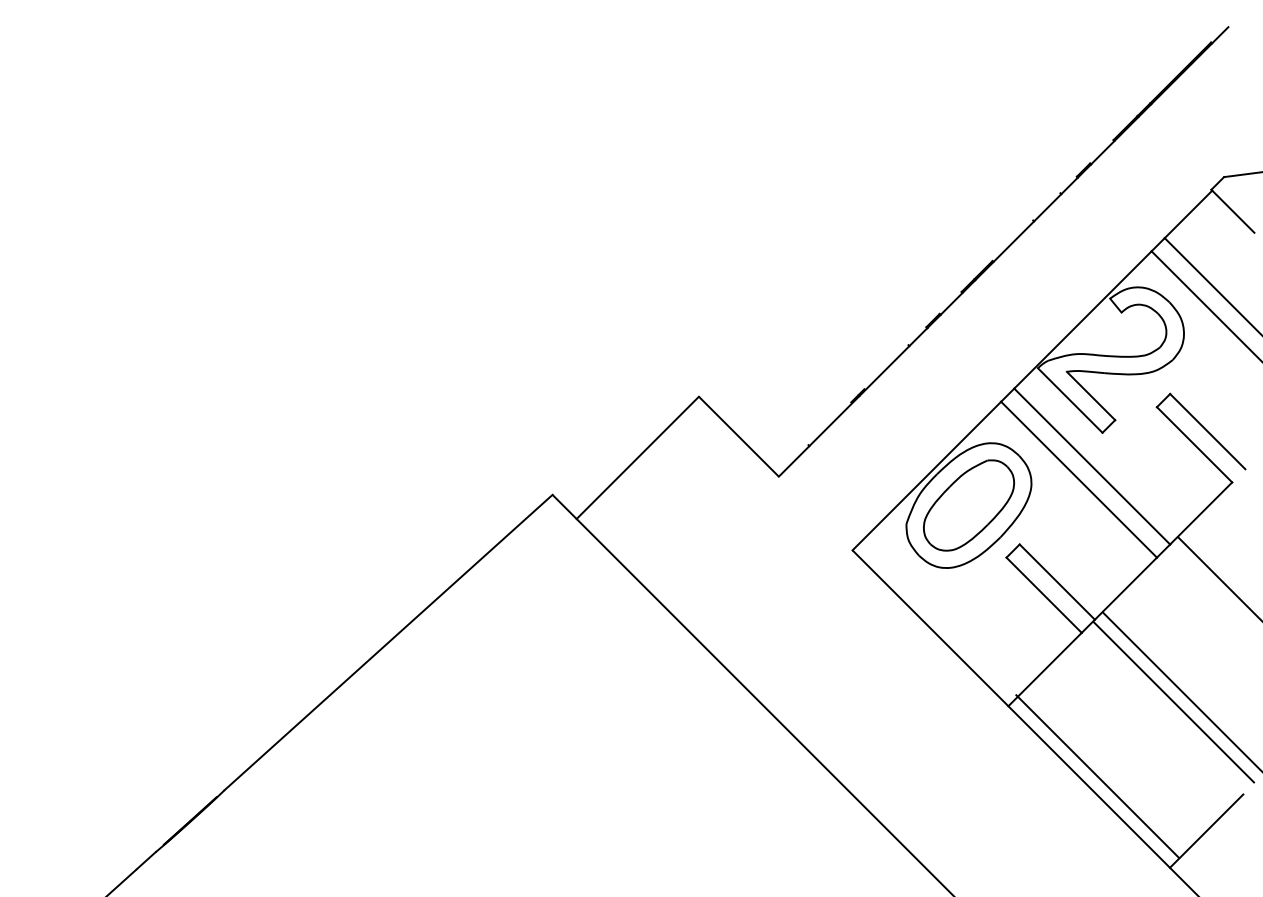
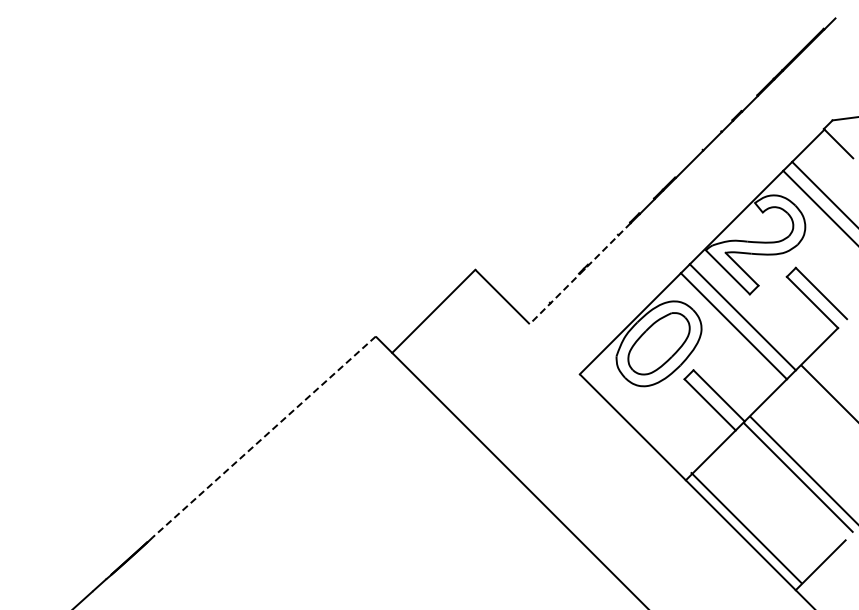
line: (852, 402) -> (579, 273), solid -> dashed
line: (387, 643) -> (263, 437), solid -> dashed

